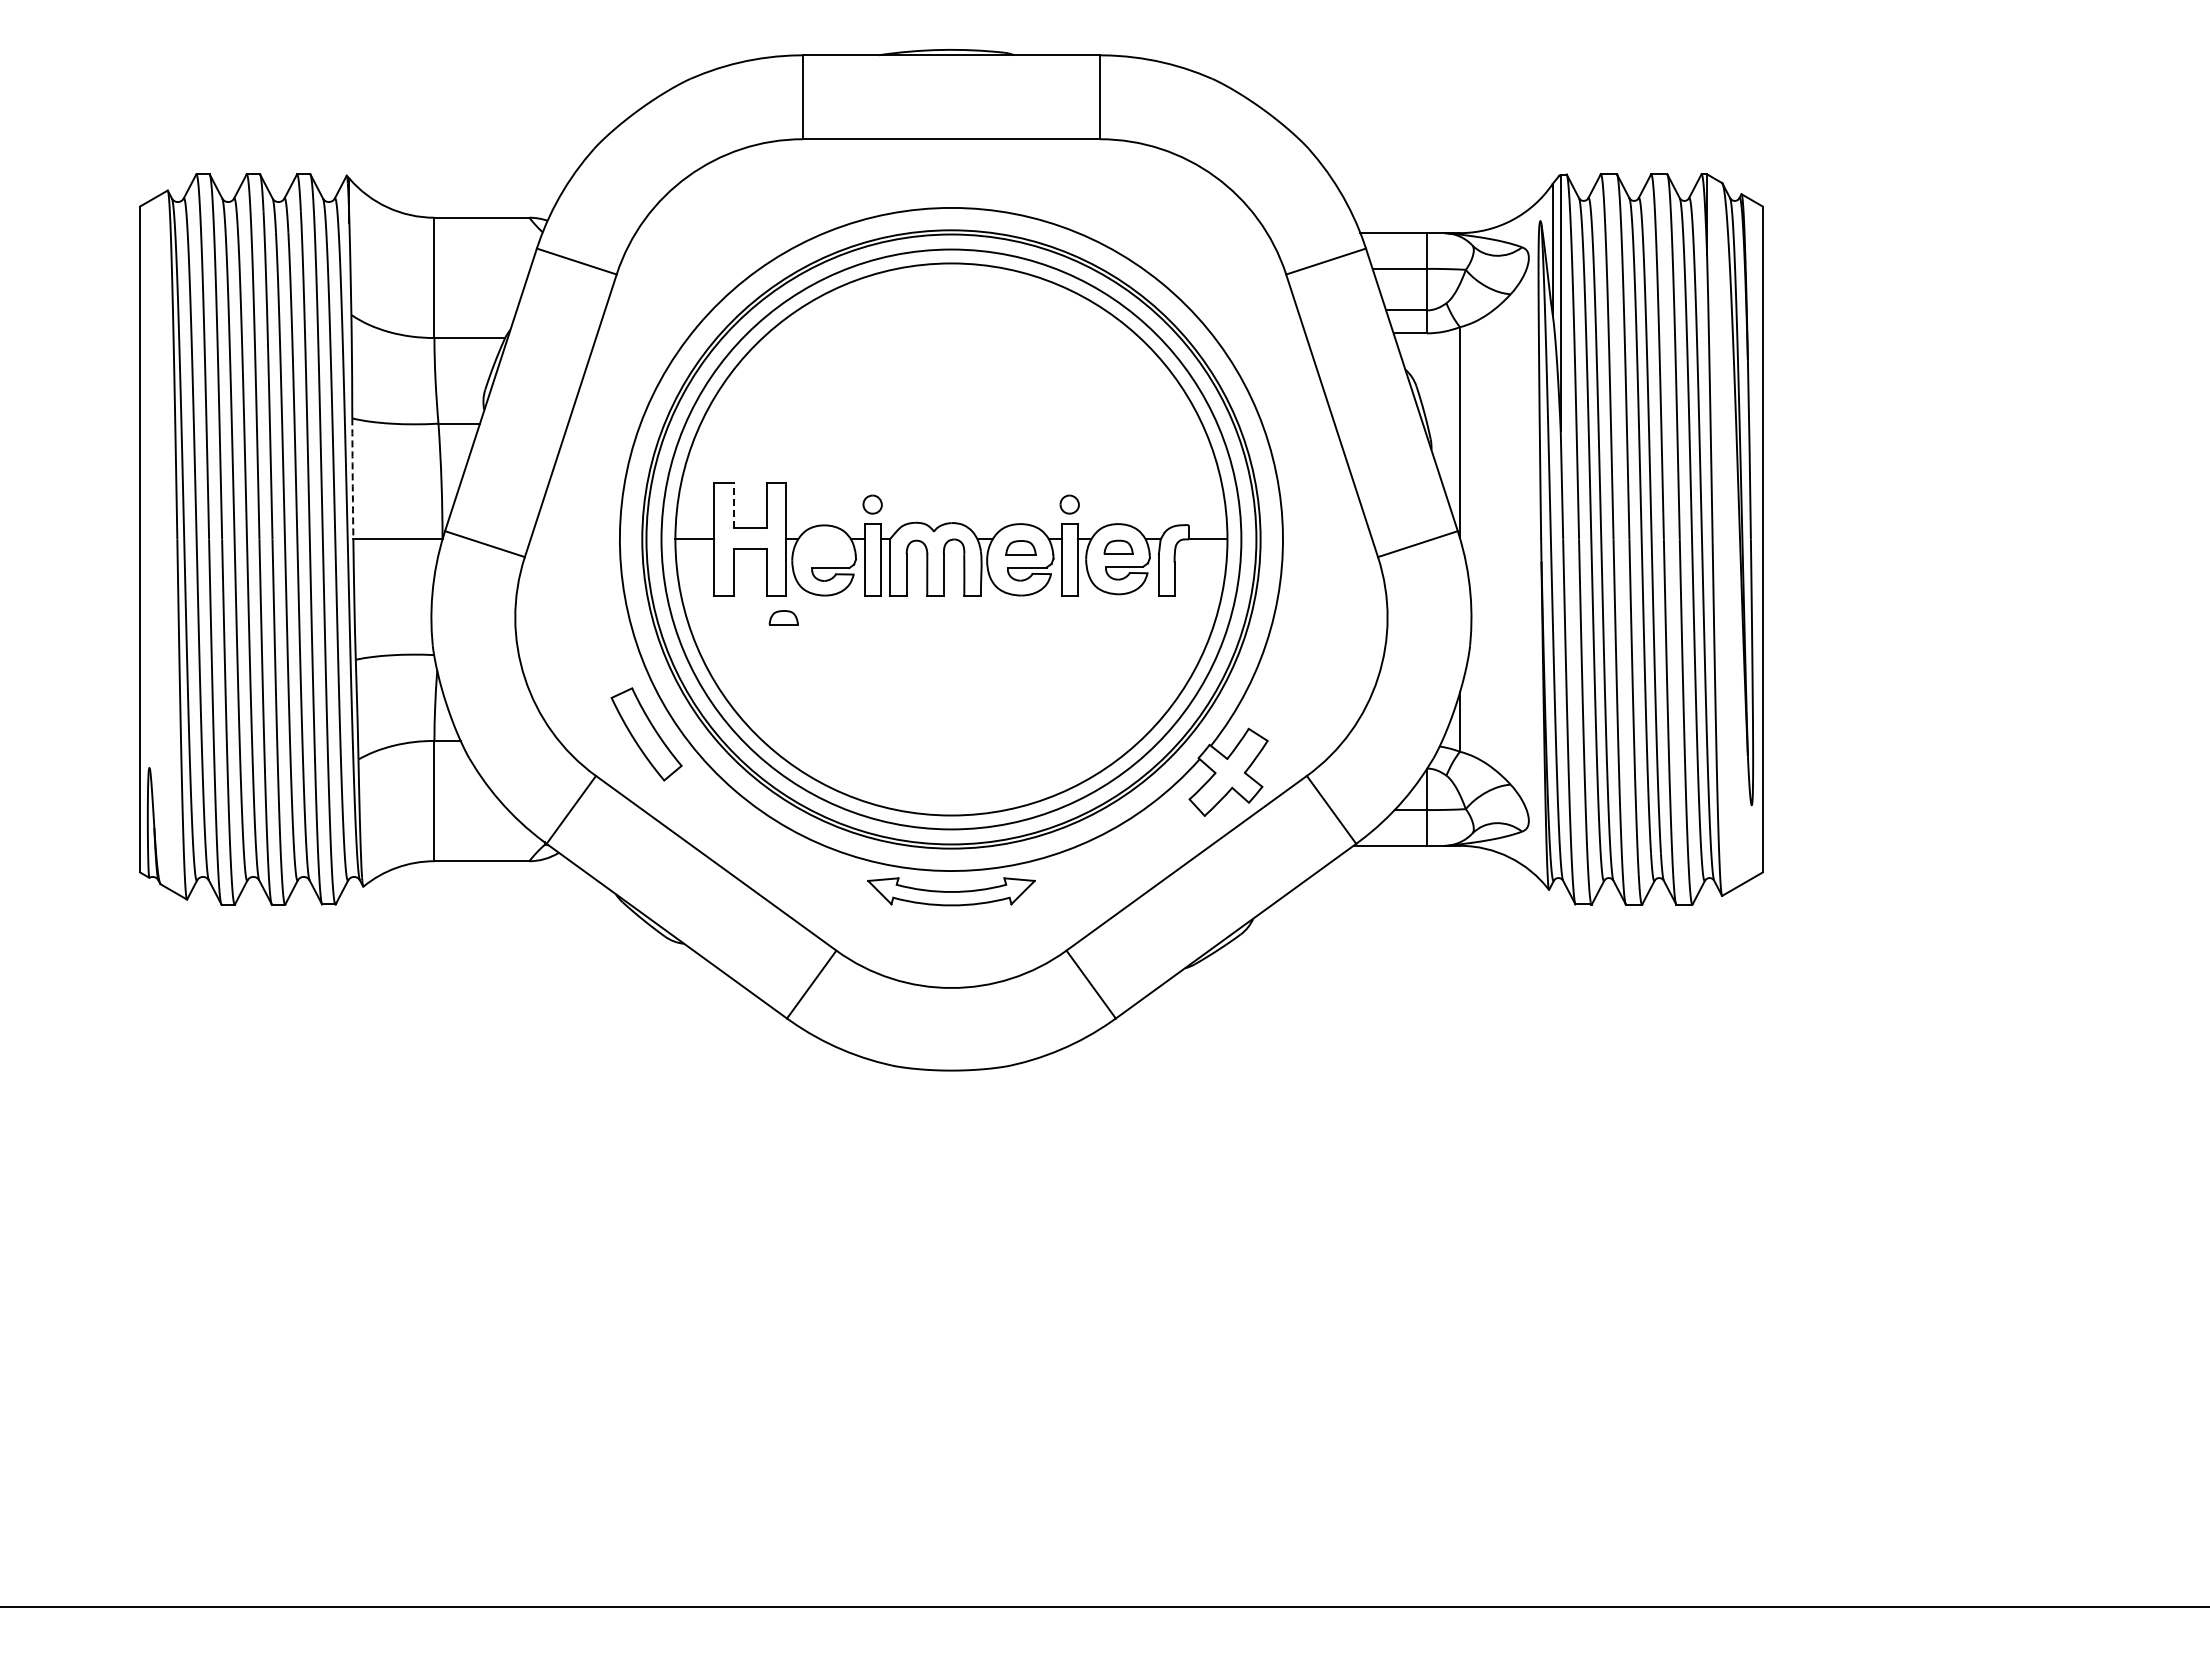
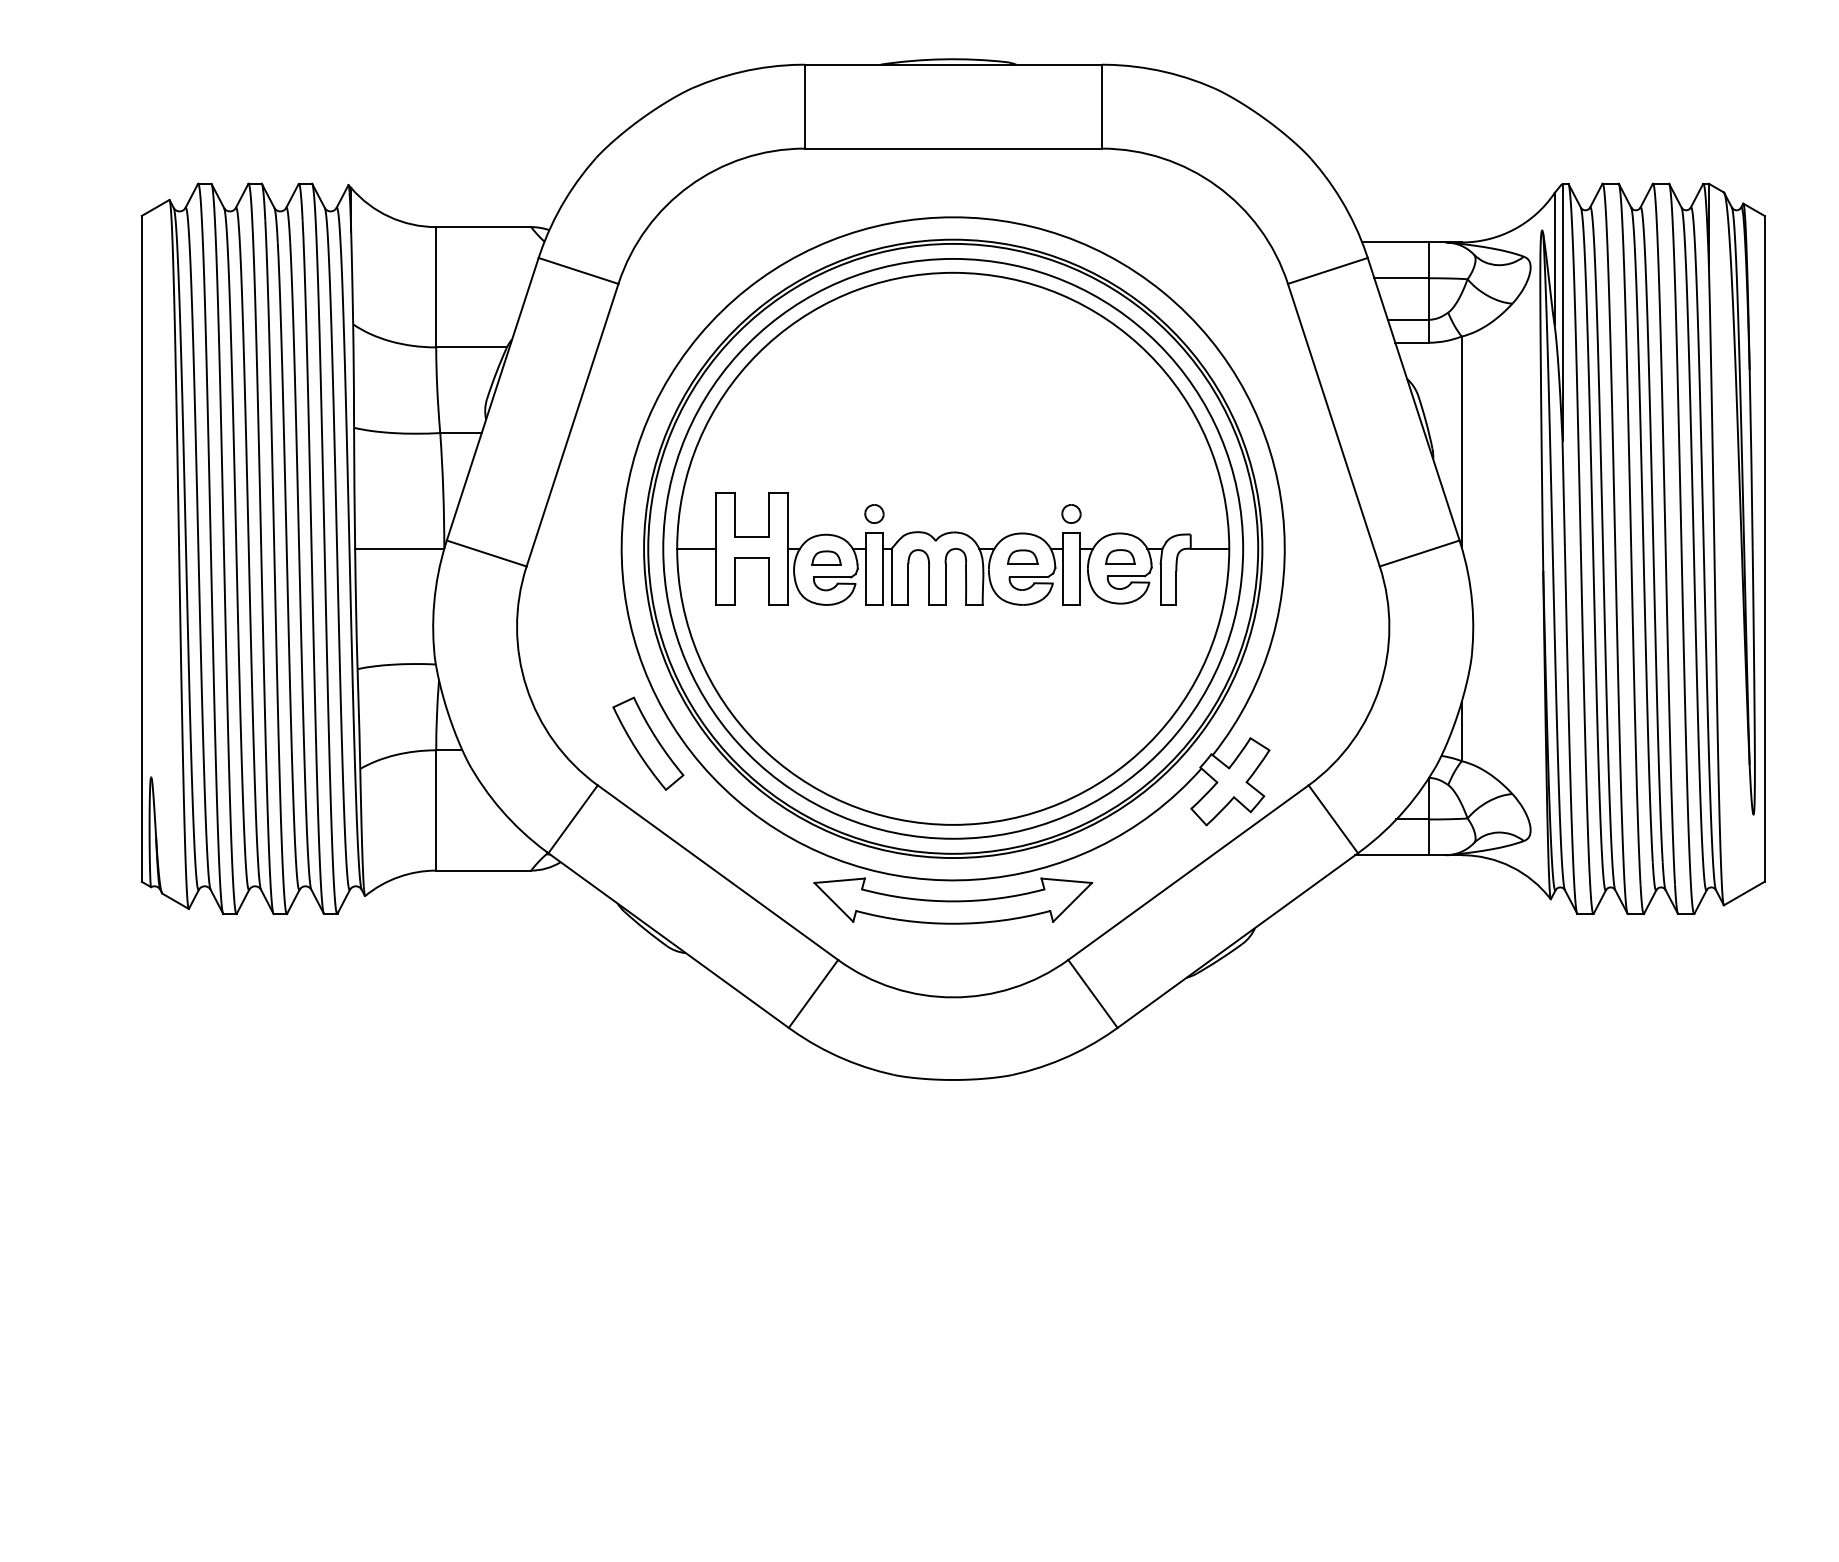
arc: (352, 478) -> (354, 487), dashed -> solid
line: (733, 504) -> (735, 513), dashed -> solid
part: (783, 617) -> (826, 557), moved
part: (951, 891) -> (953, 900), size x1.67

